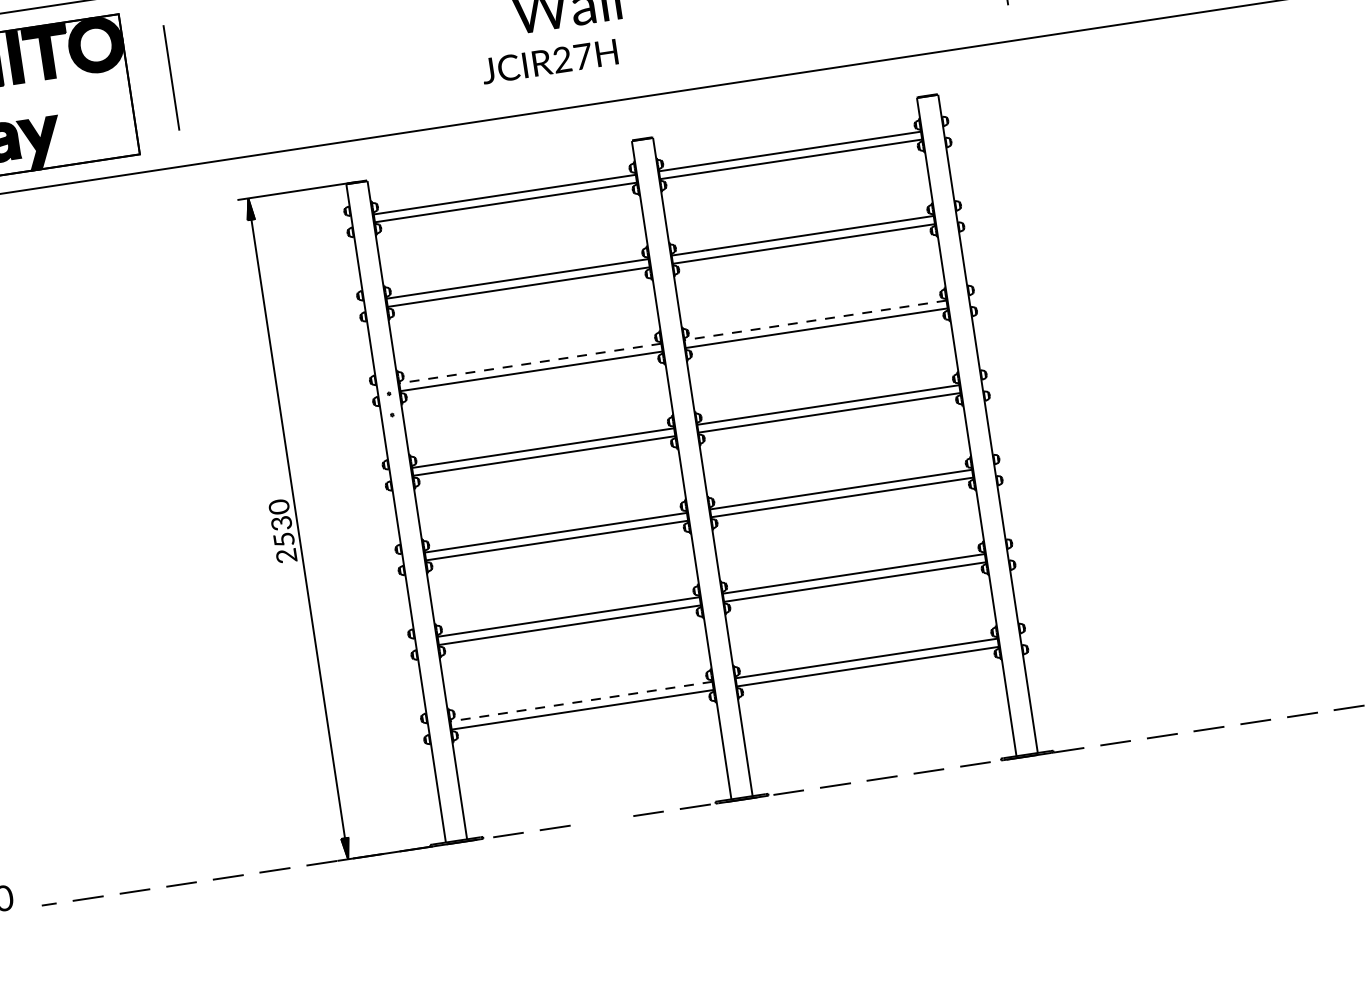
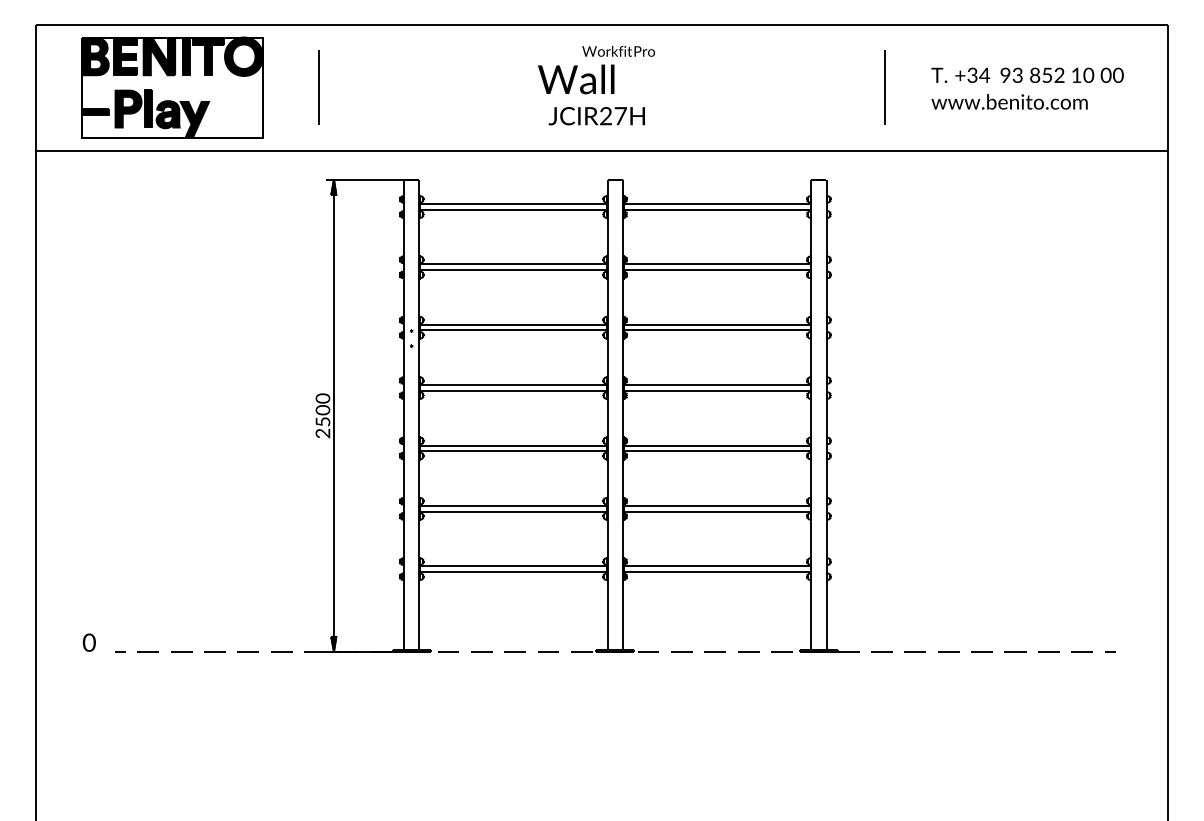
text: (549, 62) -> (596, 116), moved
line: (170, 77) -> (318, 87), moved
line: (815, 319) -> (717, 324), dashed -> solid
line: (530, 362) -> (513, 324), dashed -> solid
text: (281, 523) -> (322, 410), 2530 -> 2500
line: (581, 701) -> (513, 566), dashed -> solid
line: (600, 820) -> (514, 651), added

